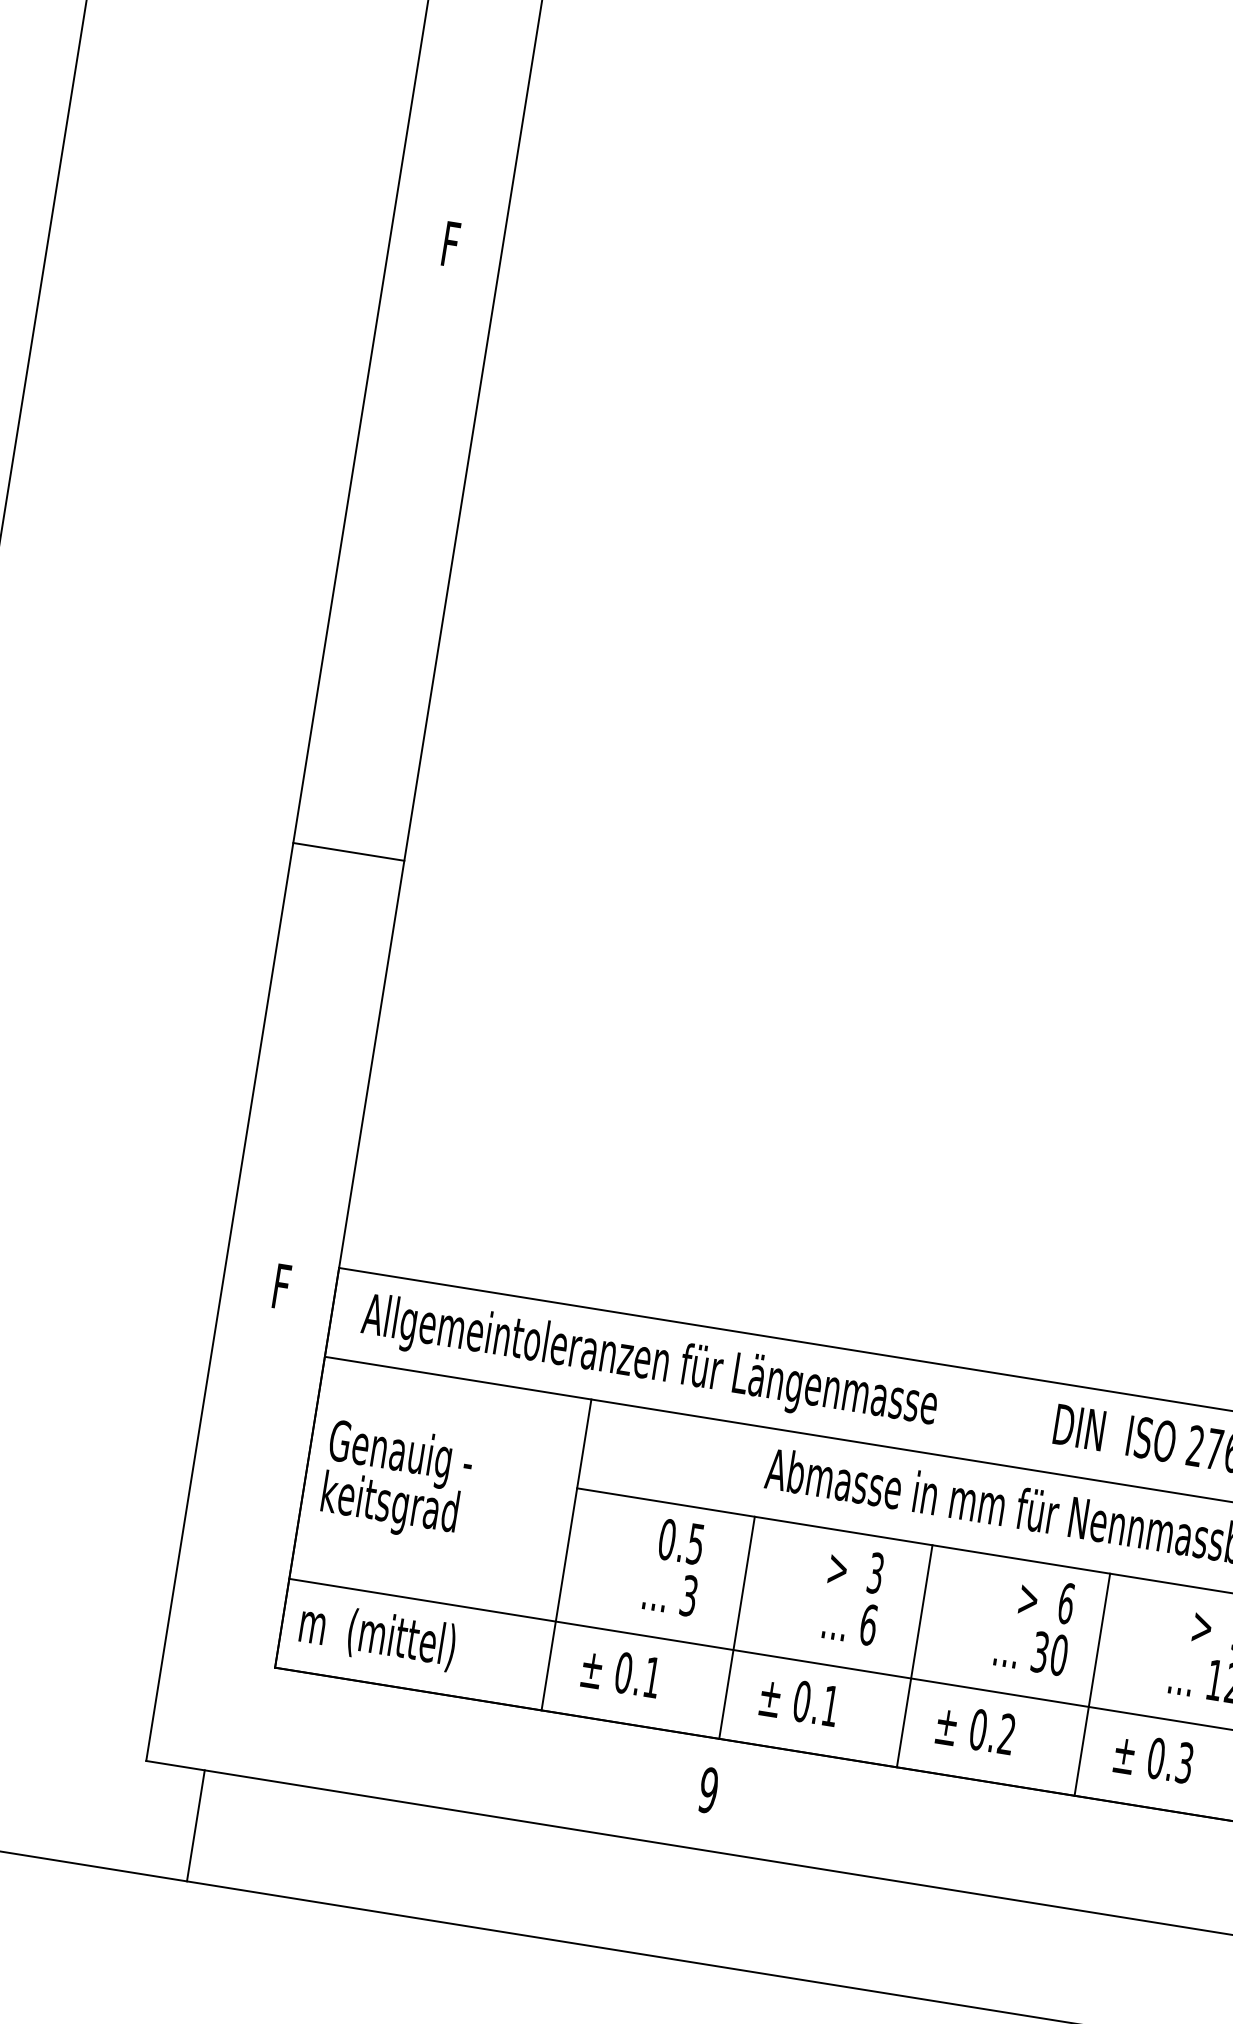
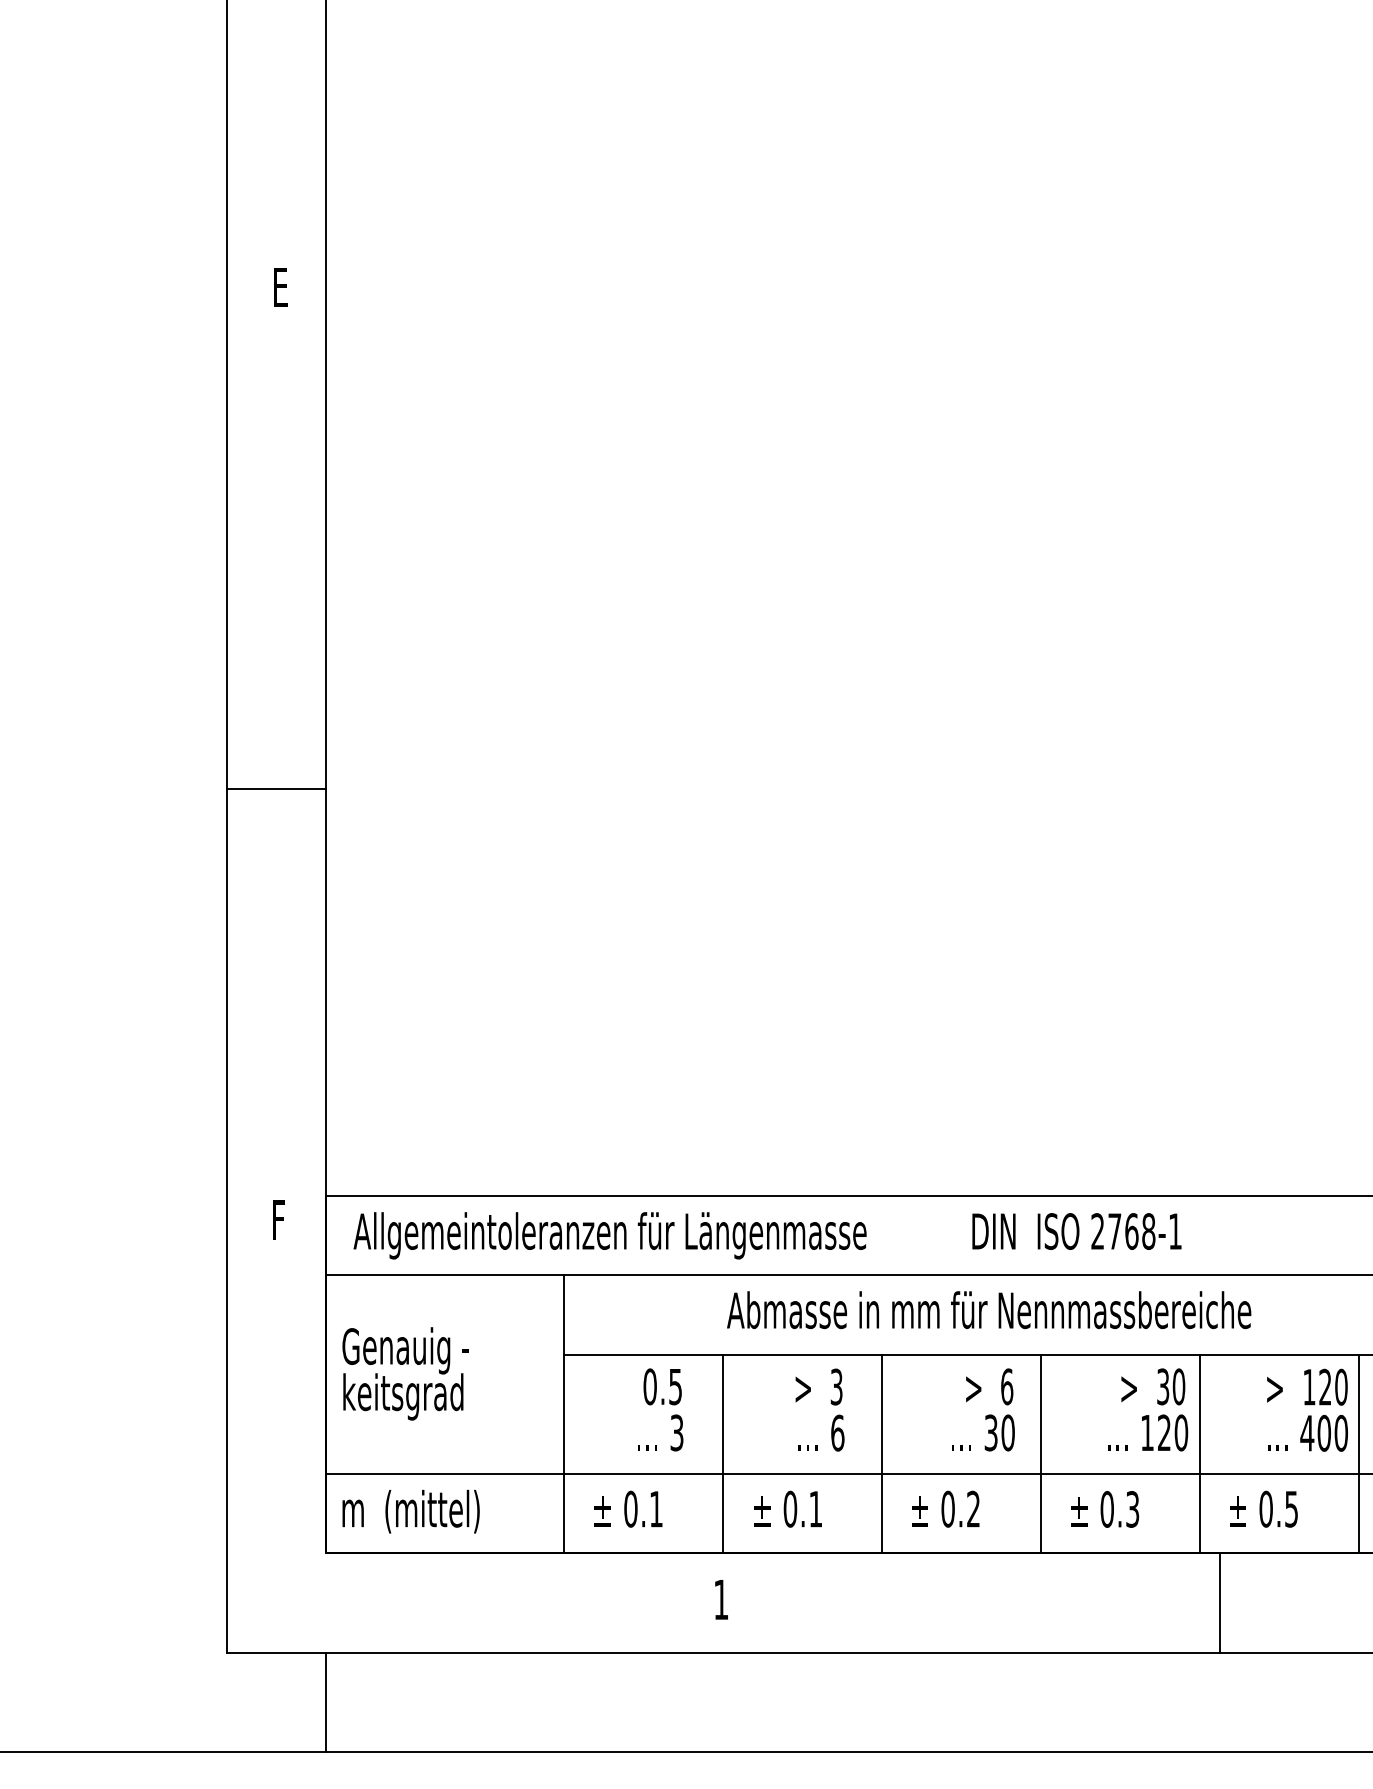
text: (450, 244) -> (280, 287), F -> E
line: (348, 851) -> (276, 788), moved
text: (707, 1789) -> (720, 1599), 9 -> 1
line: (196, 1825) -> (326, 1701), moved

